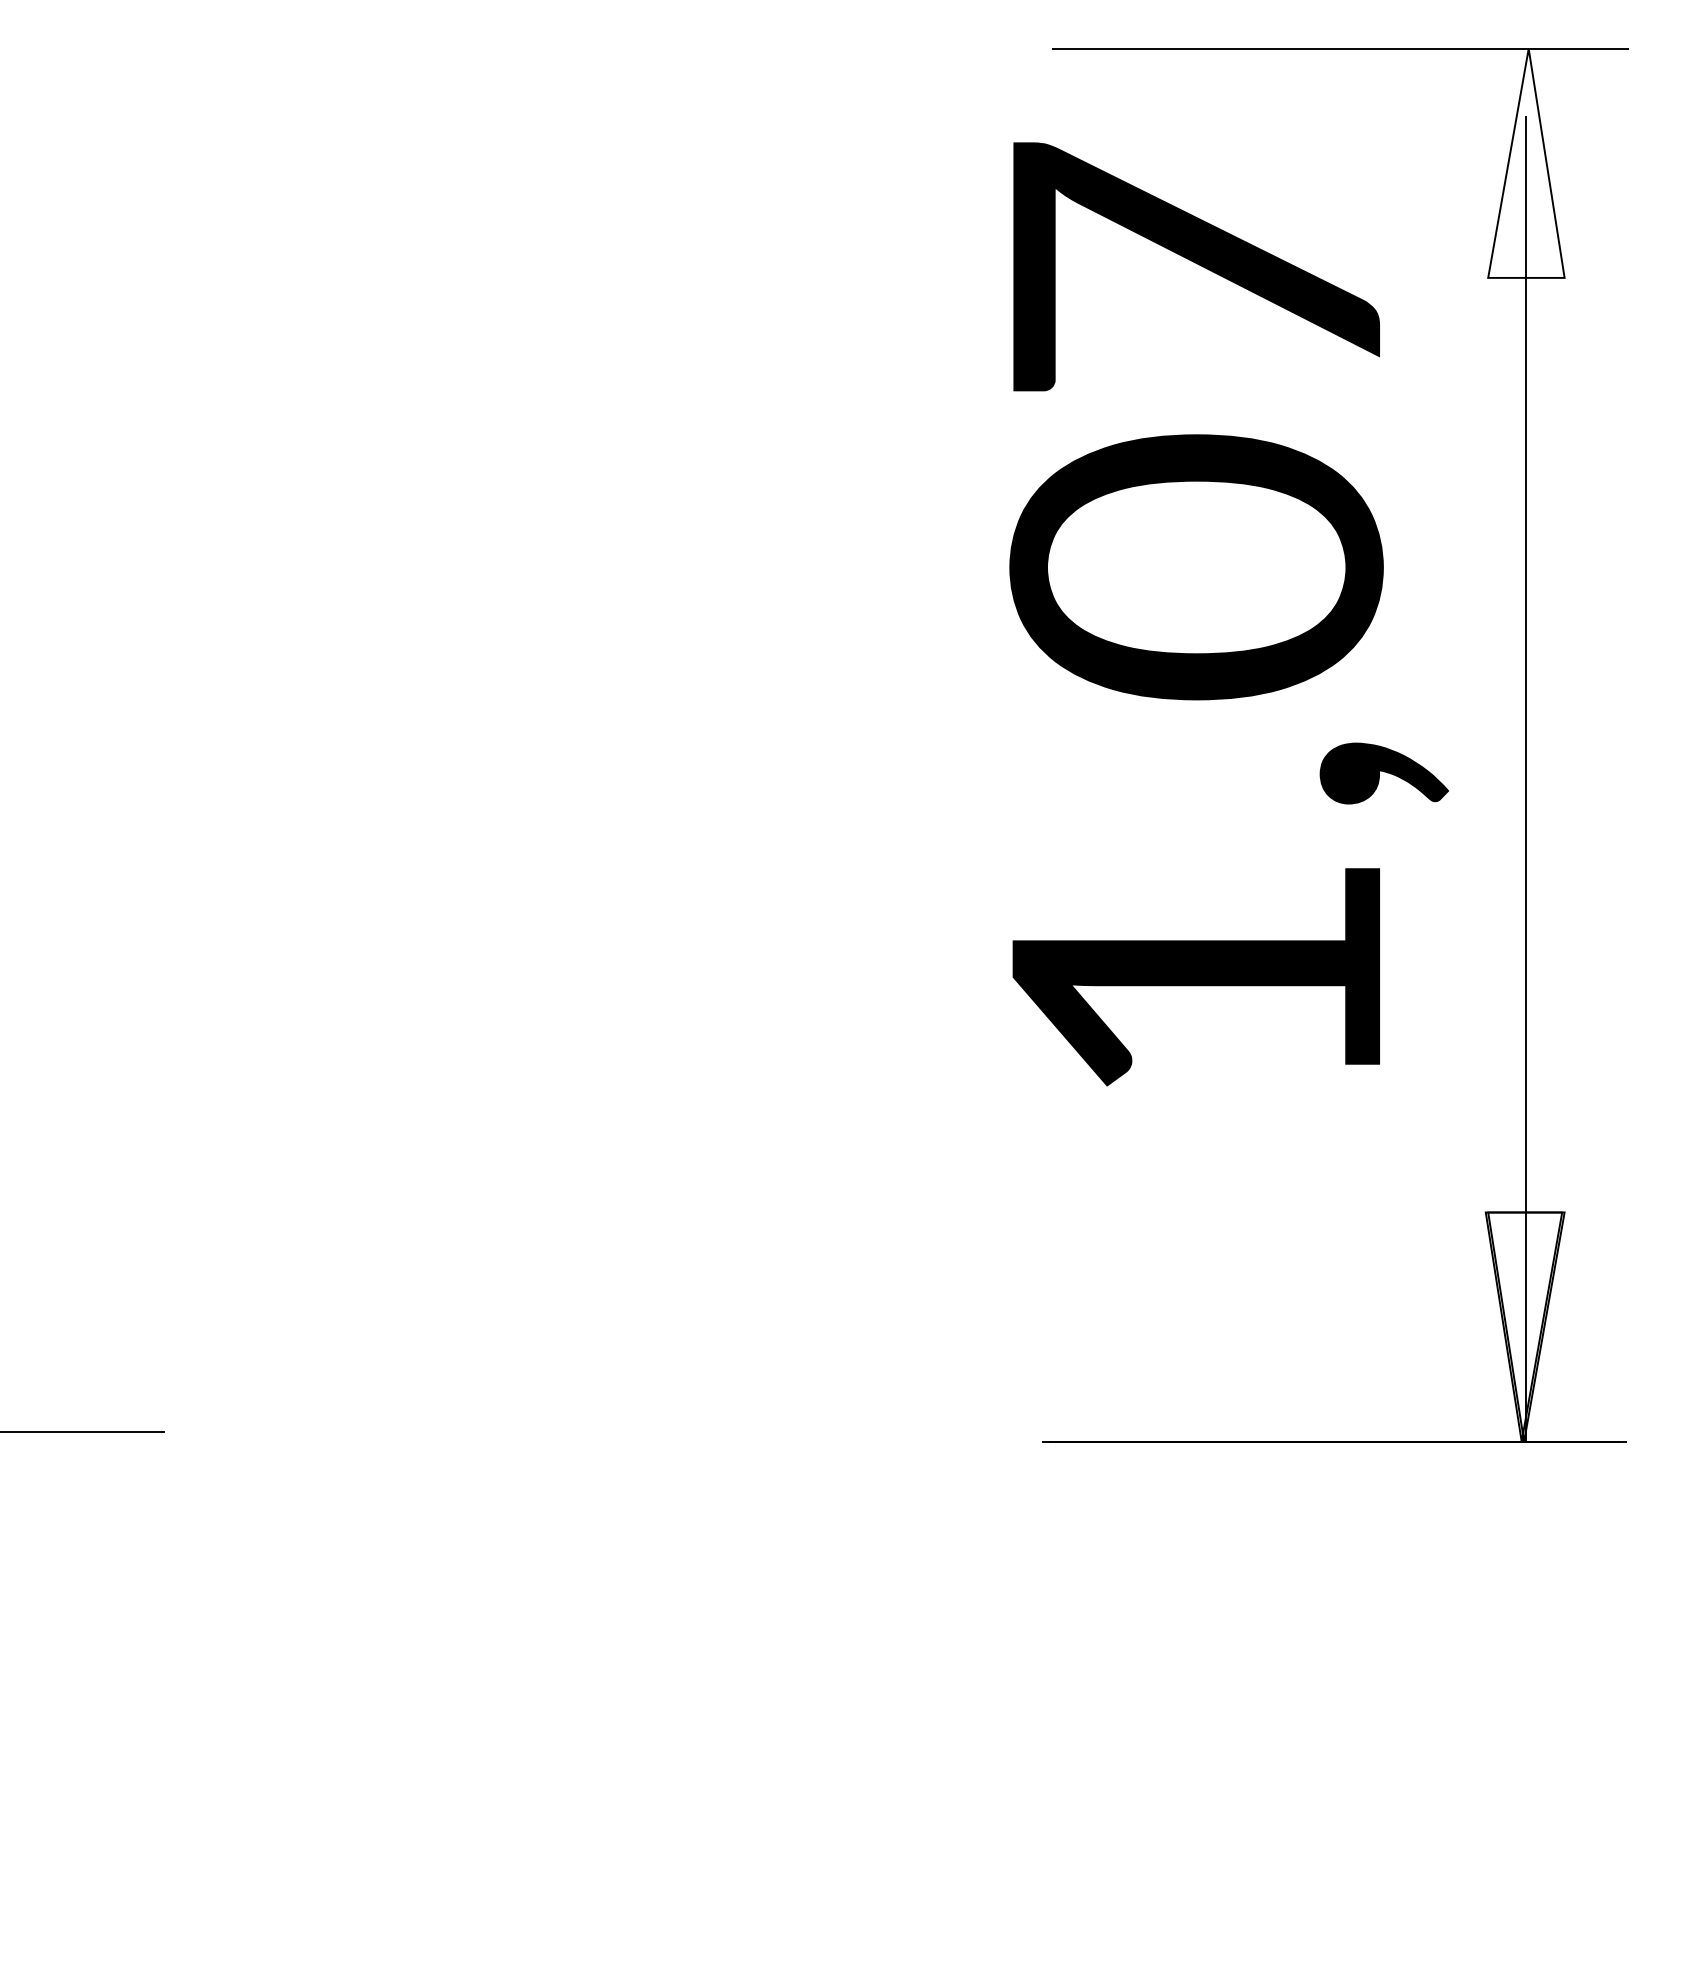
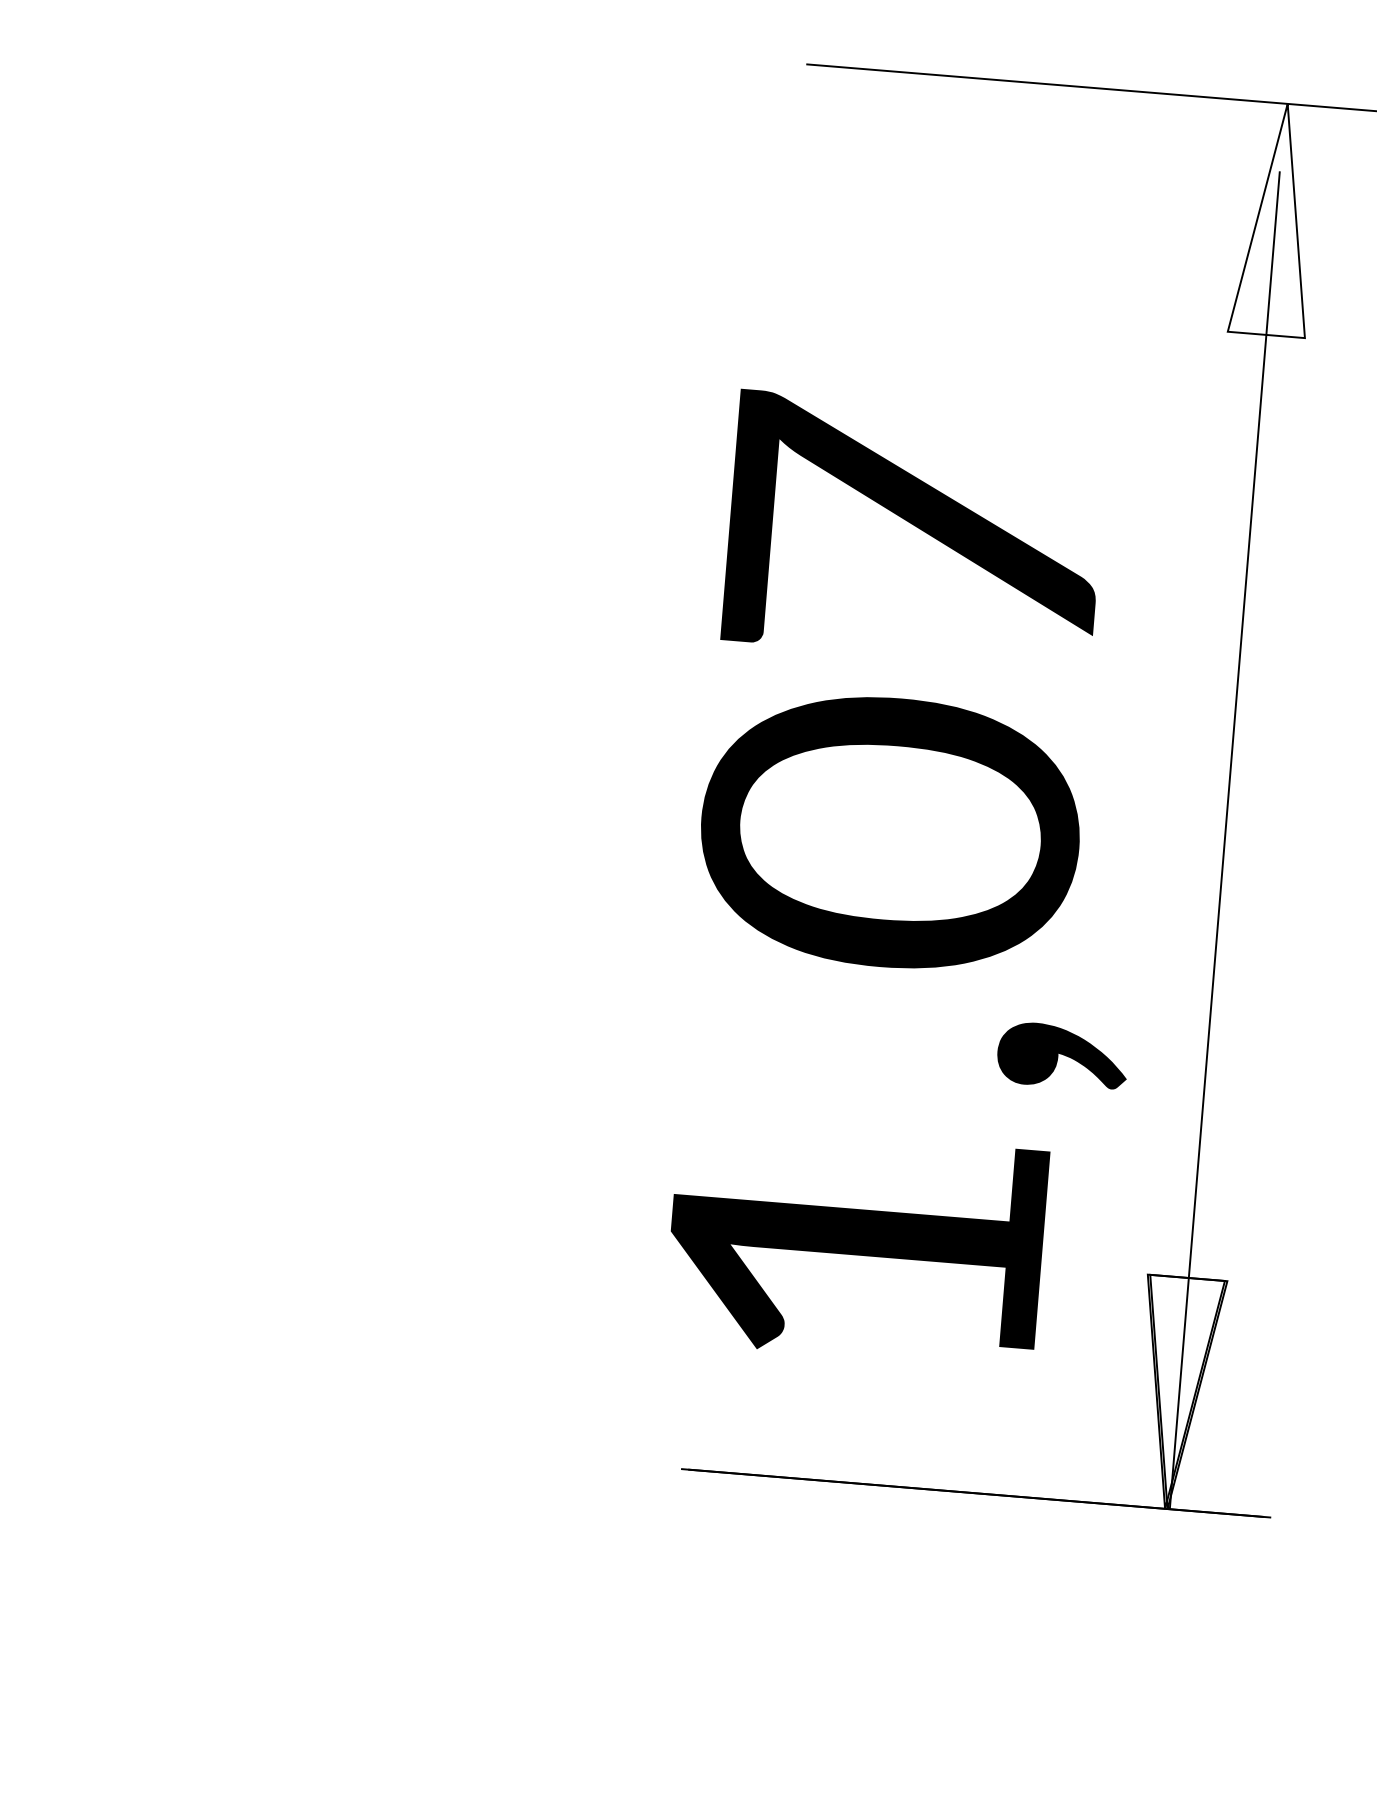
text: (1228, 614) -> (918, 882), moved

